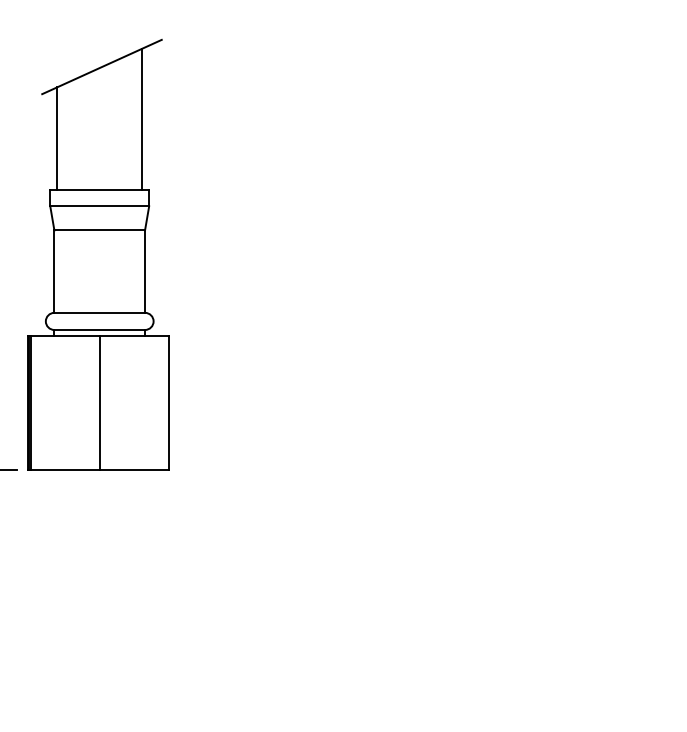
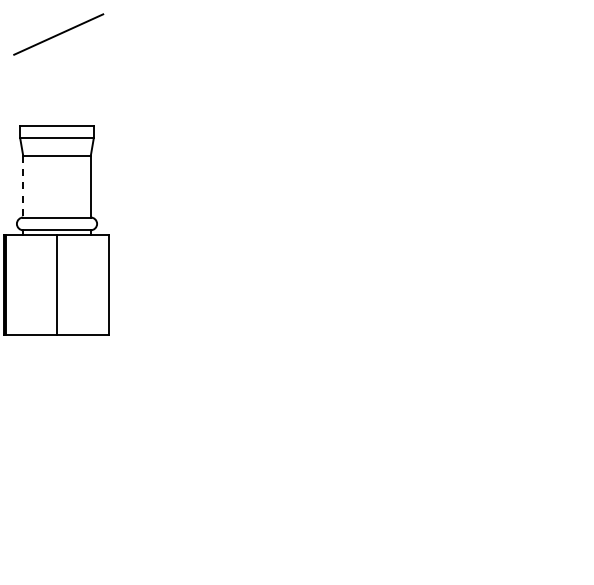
line: (142, 119) -> (88, 73), removed
line: (57, 138) -> (25, 87), removed
line: (54, 271) -> (23, 186), solid -> dashed

